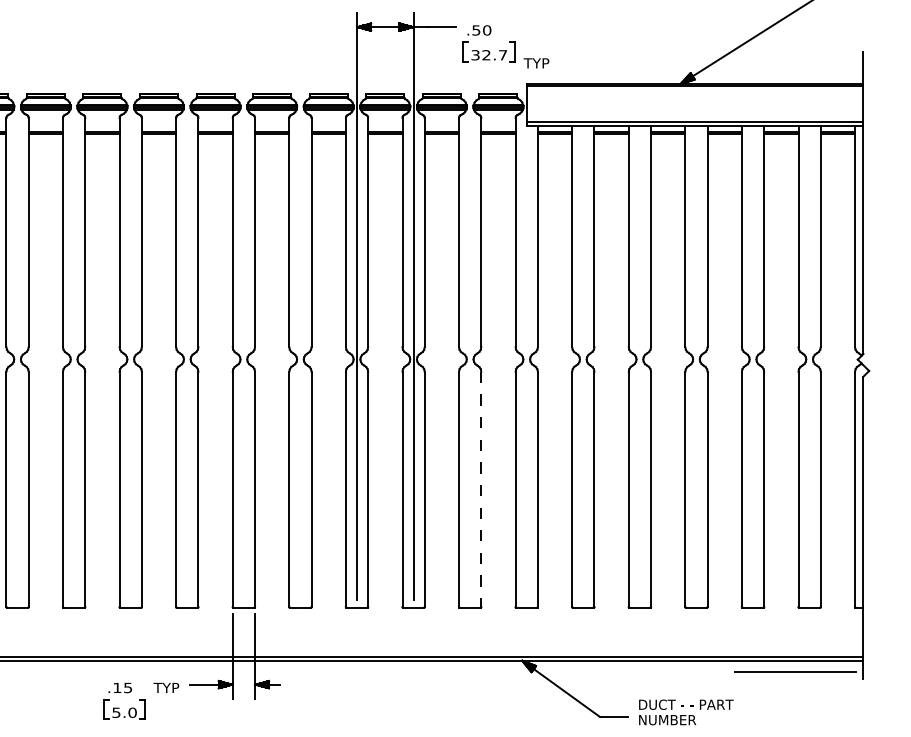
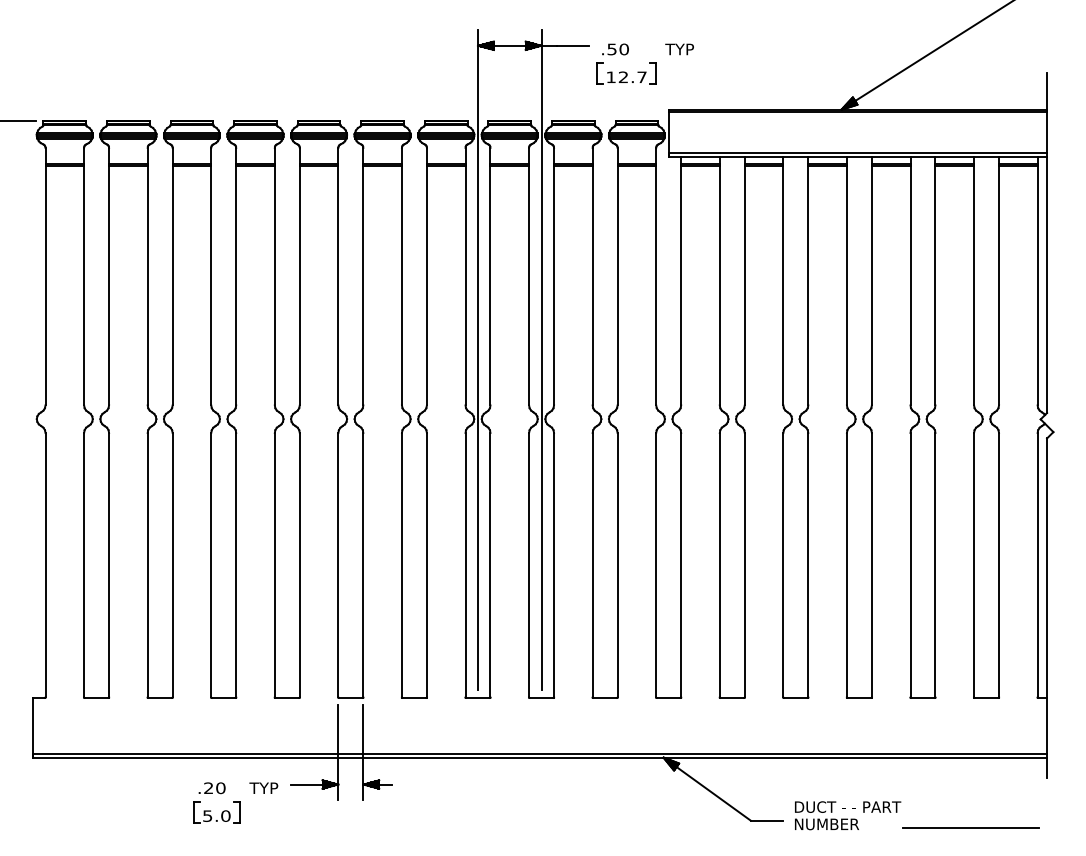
text: (474, 55) -> (610, 77), 32.7 -> 12.7
text: (536, 63) -> (679, 49), moved
line: (481, 489) -> (617, 565), dashed -> solid
line: (795, 672) -> (970, 827), moved
text: (122, 688) -> (214, 788), .15 -> .20

